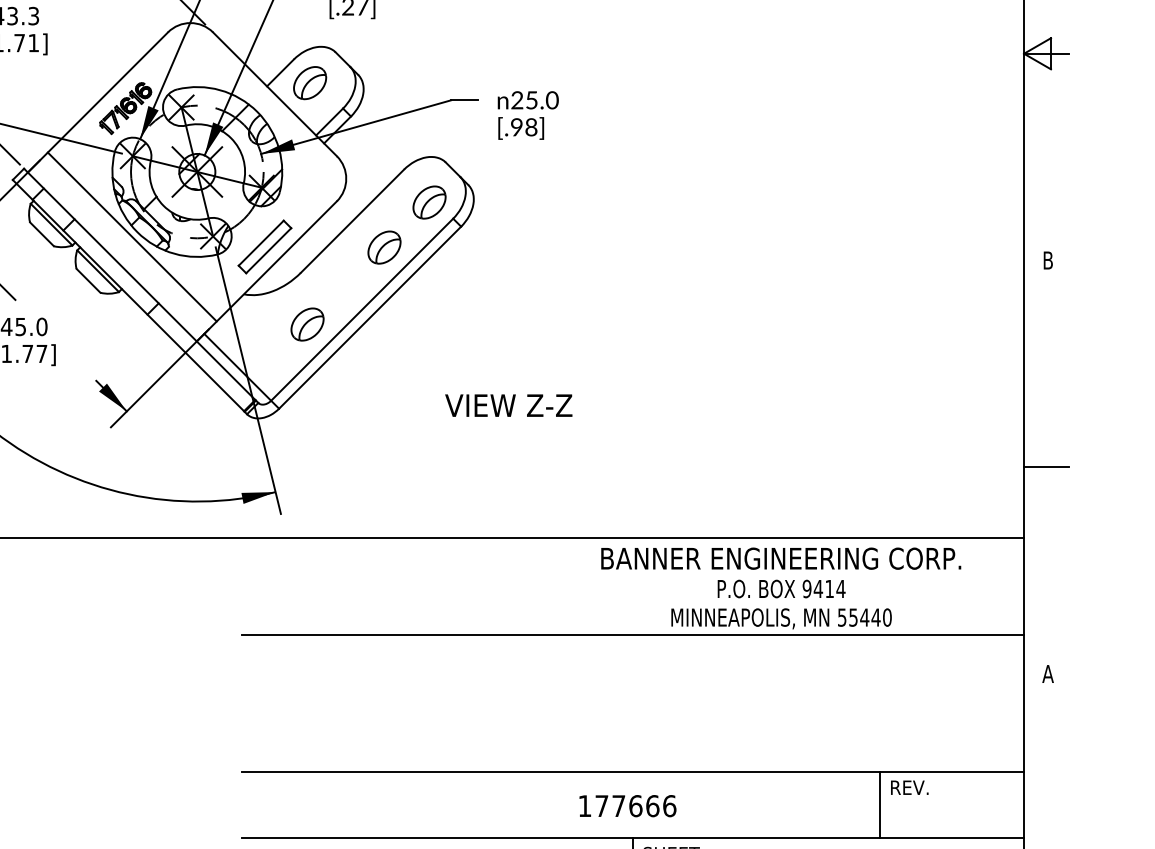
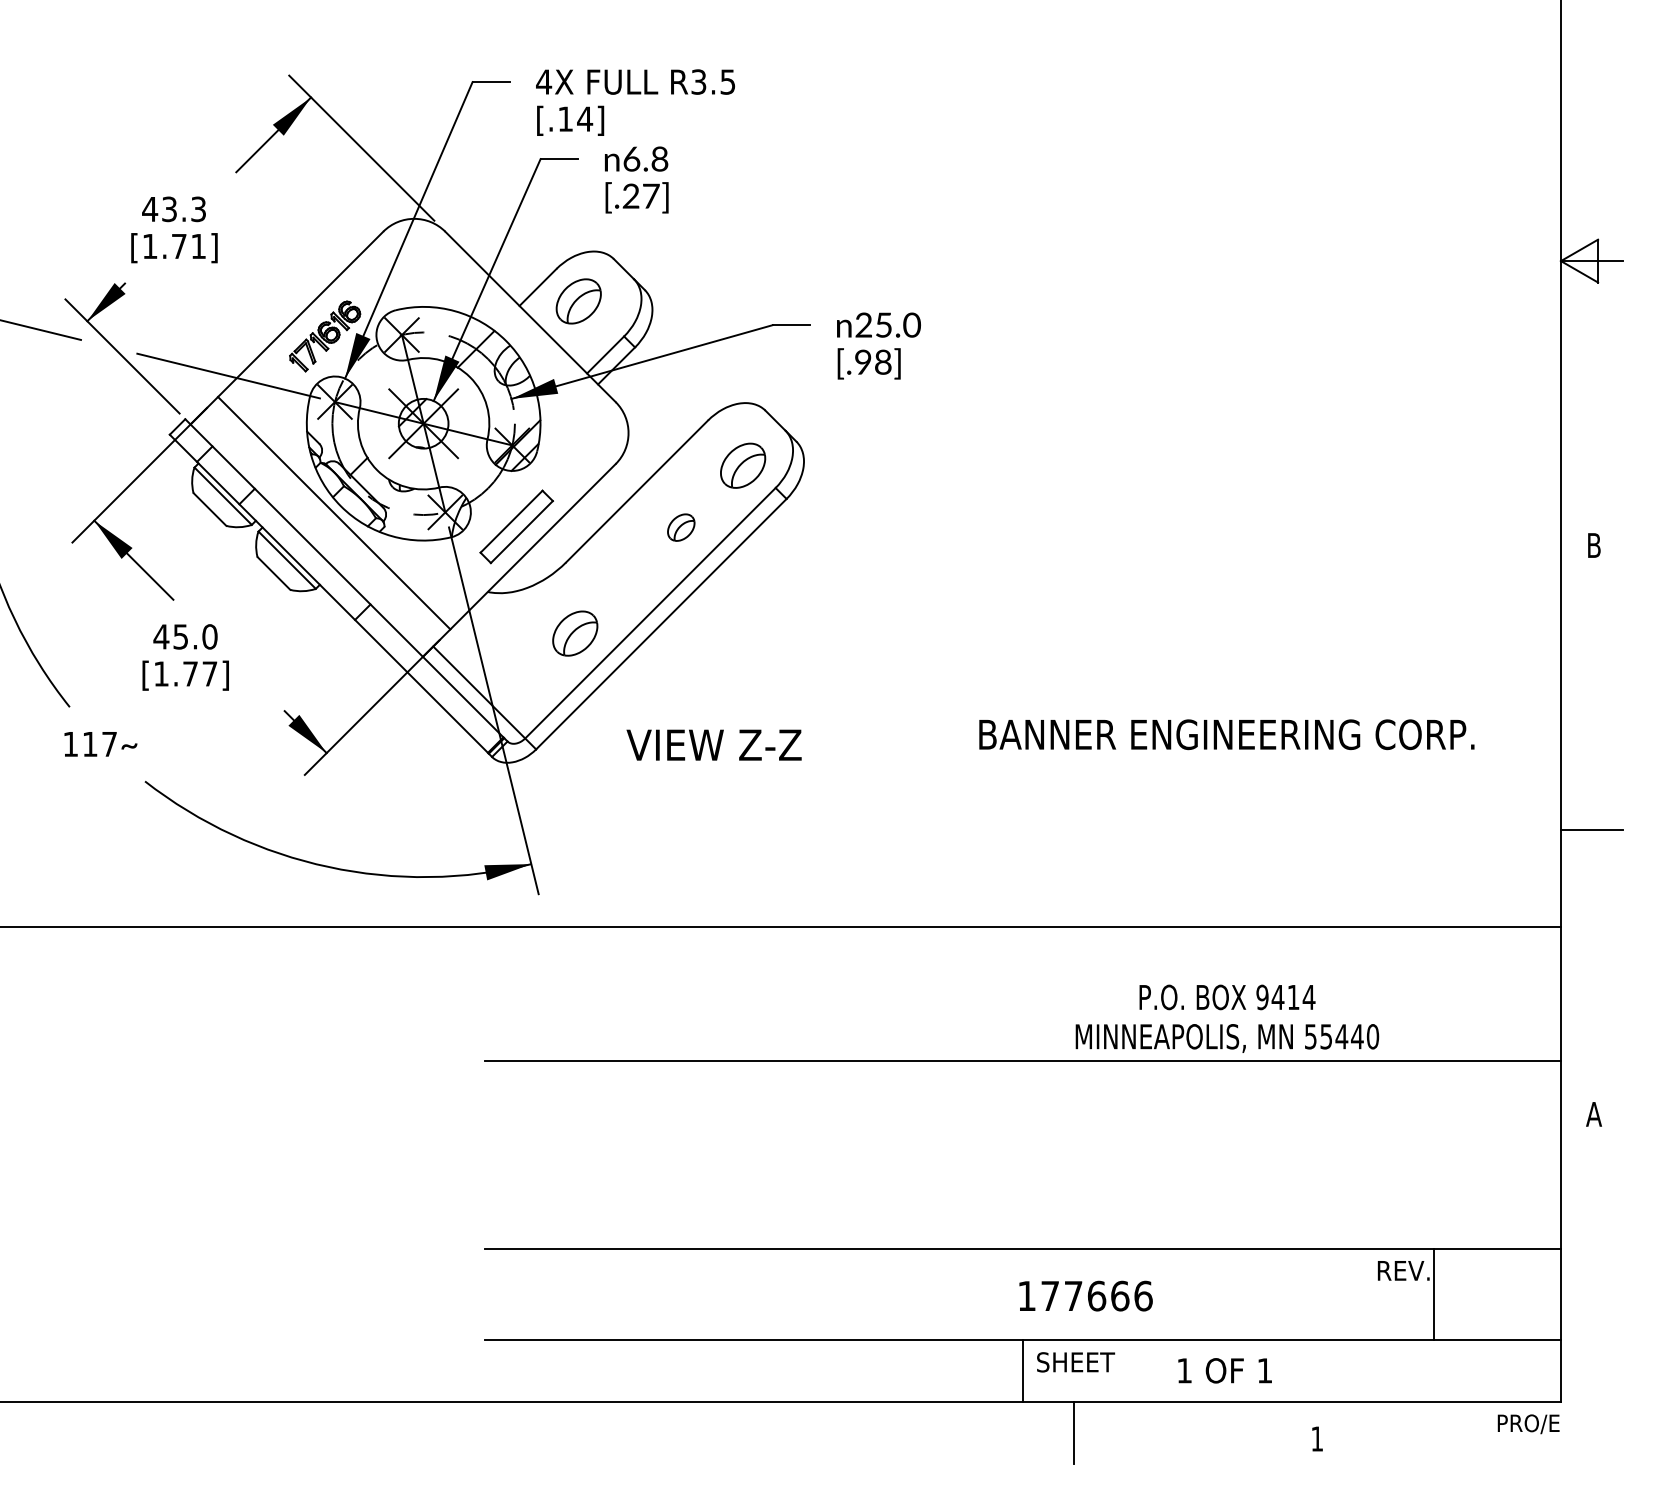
part: (384, 247) -> (681, 527), size x0.6
text: (508, 405) -> (713, 744), moved
text: (780, 558) -> (1226, 734), moved
line: (880, 804) -> (1434, 1294), moved
text: (627, 805) -> (1085, 1295), moved

